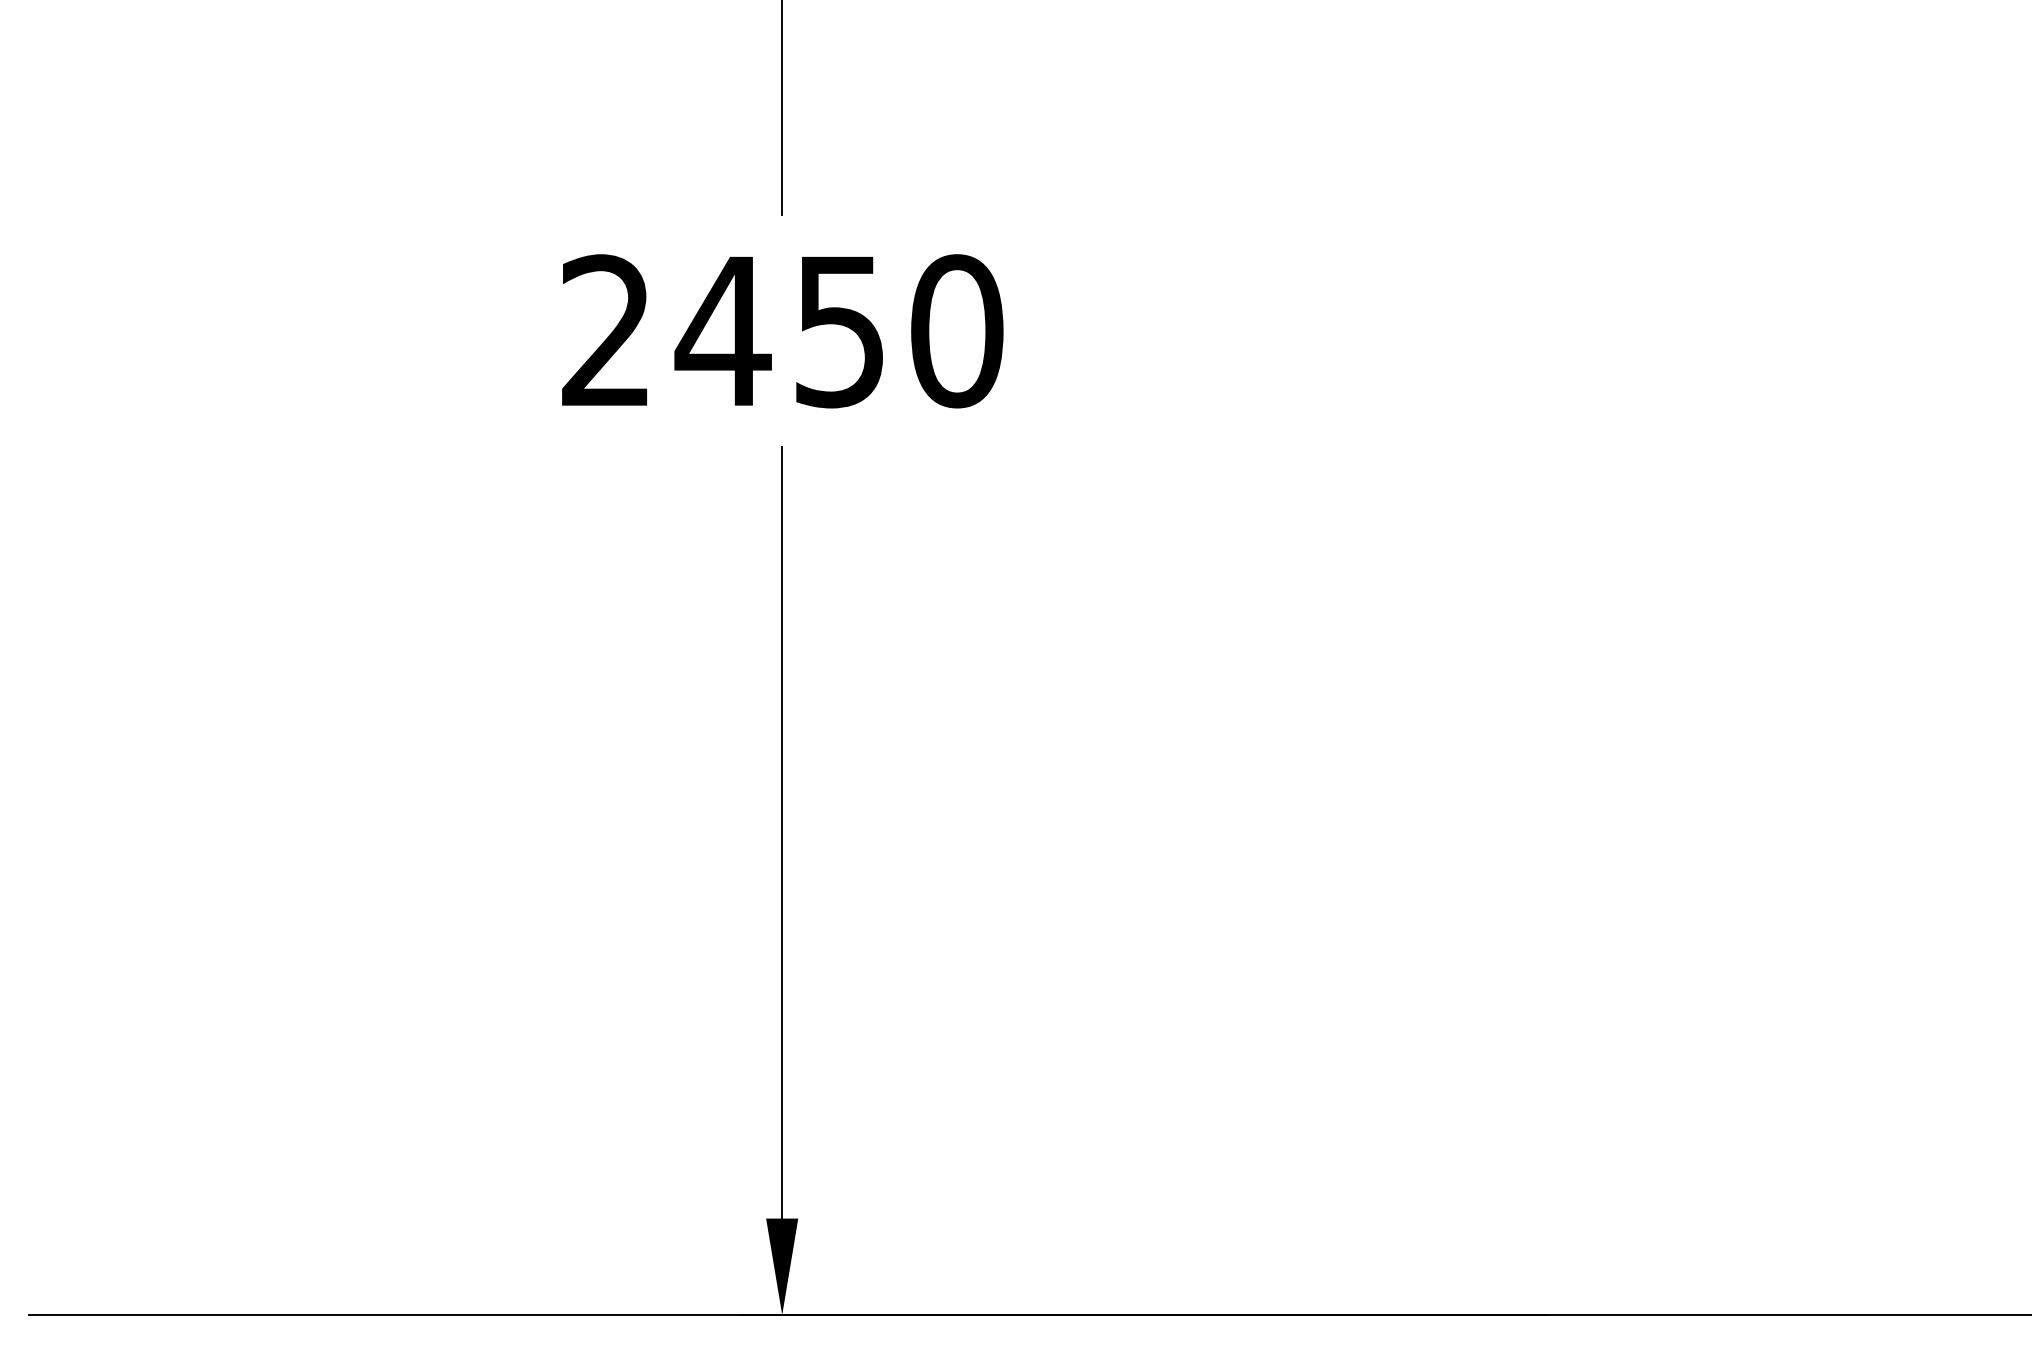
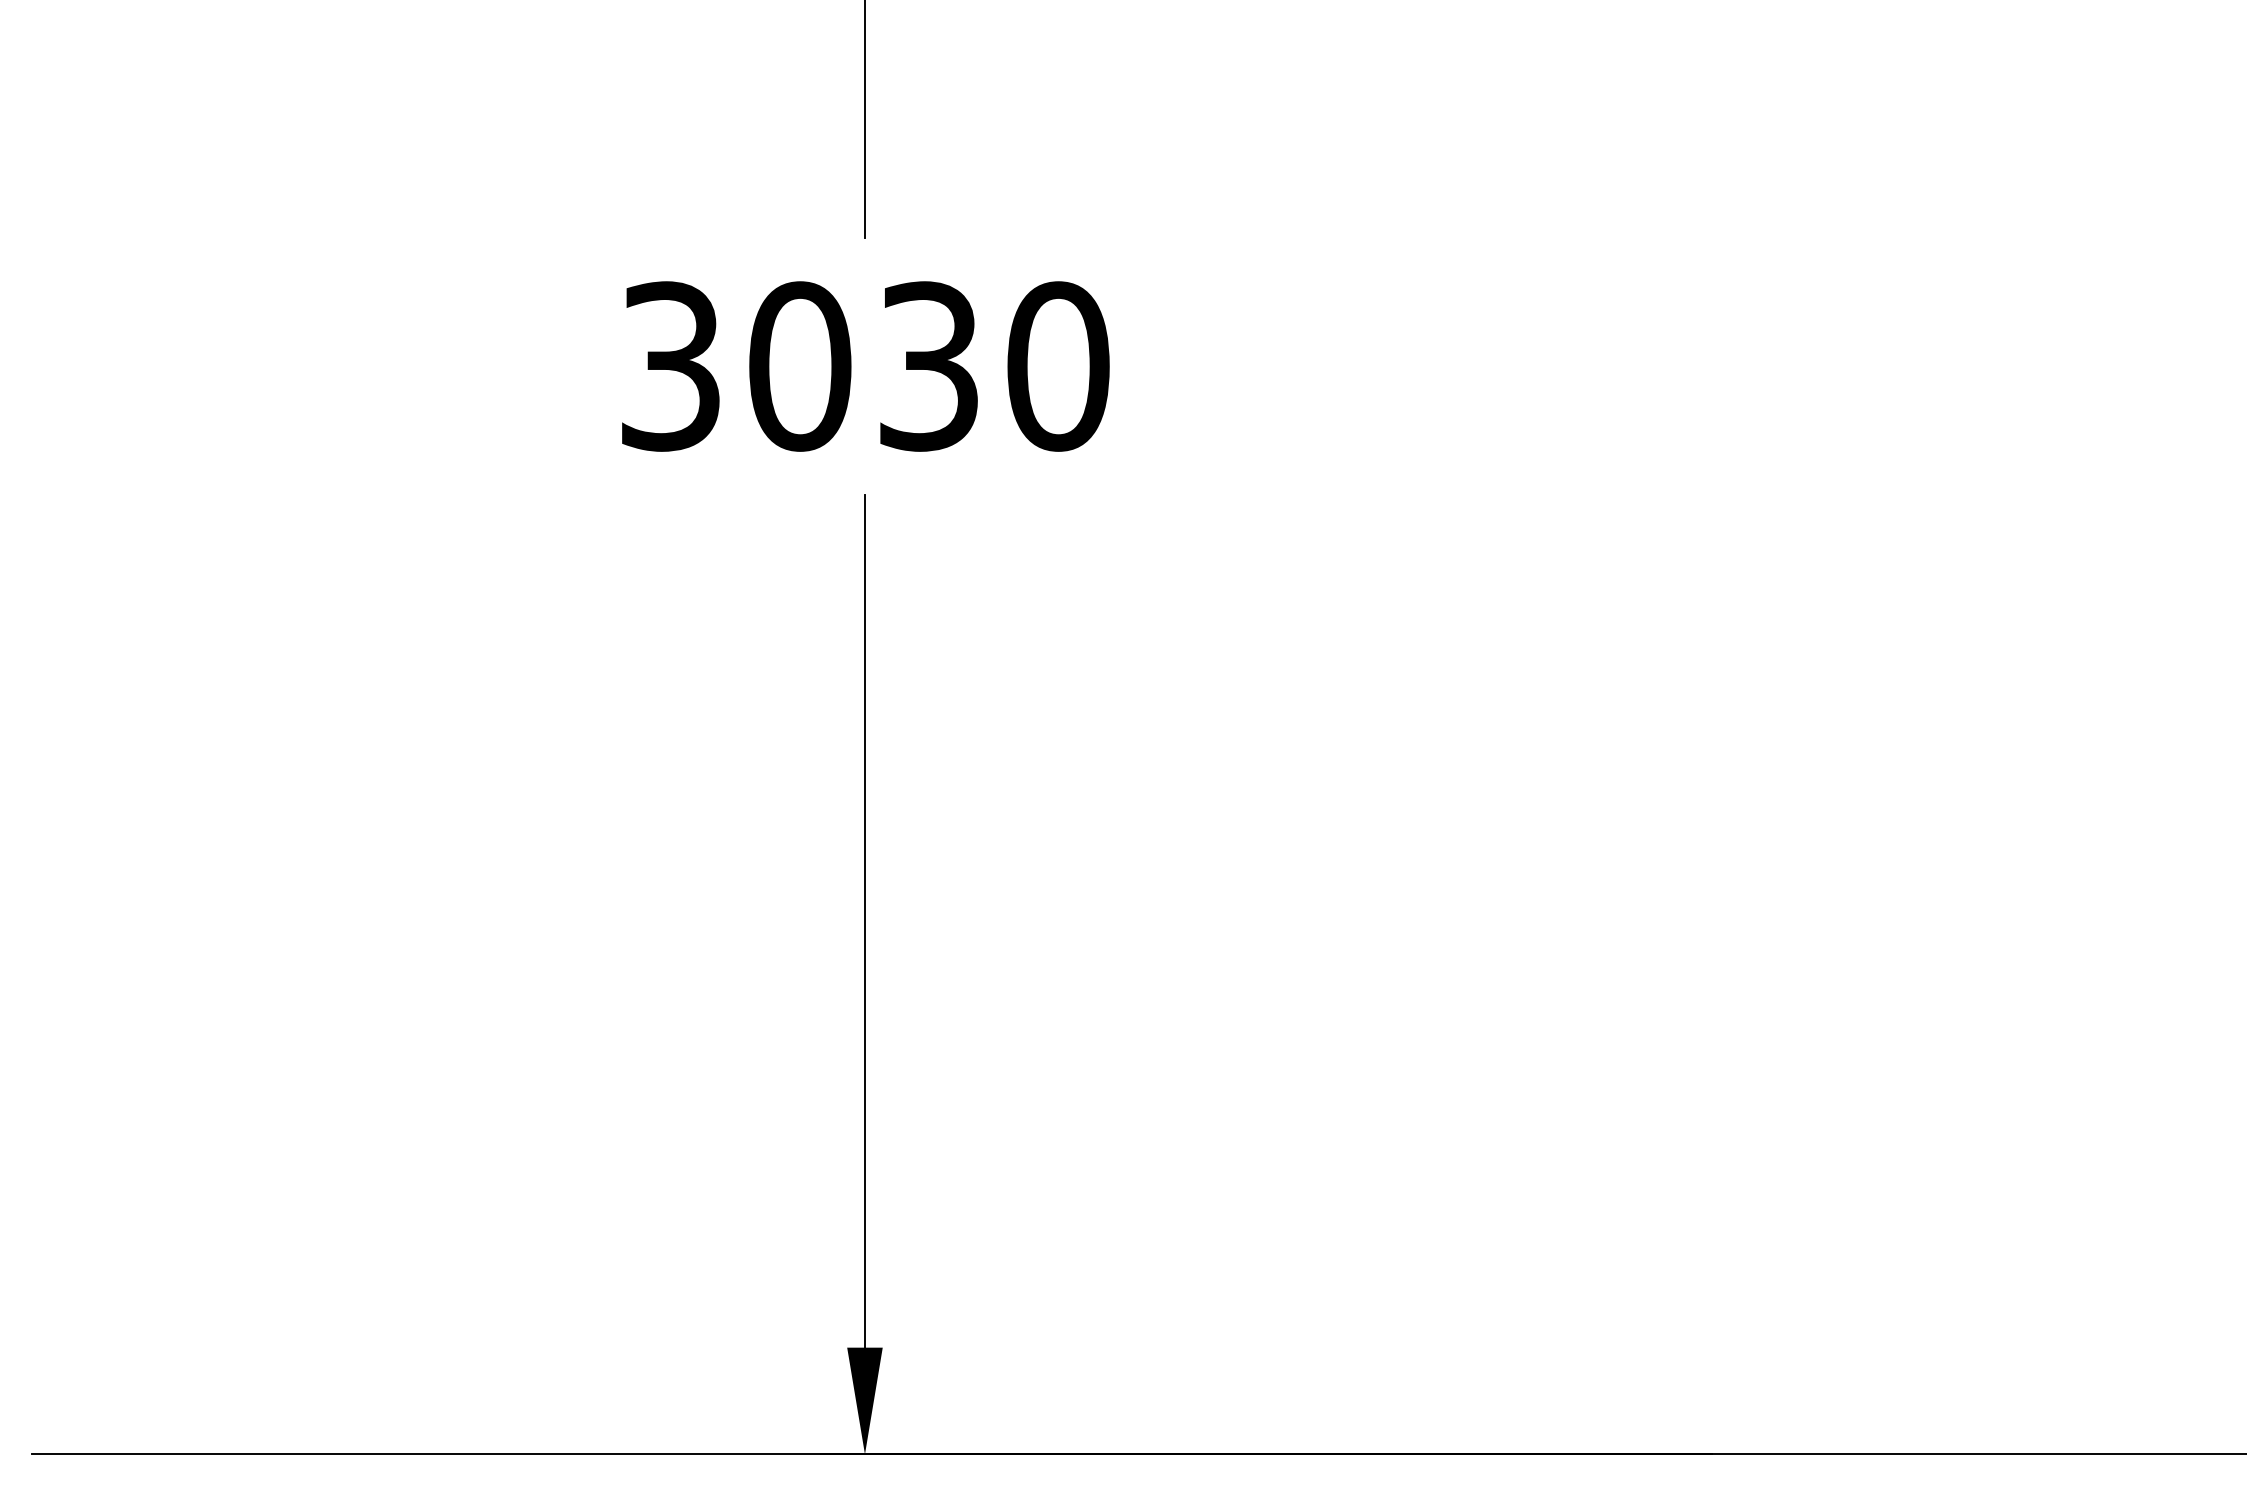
text: (723, 331) -> (800, 366), 2450 -> 3030

